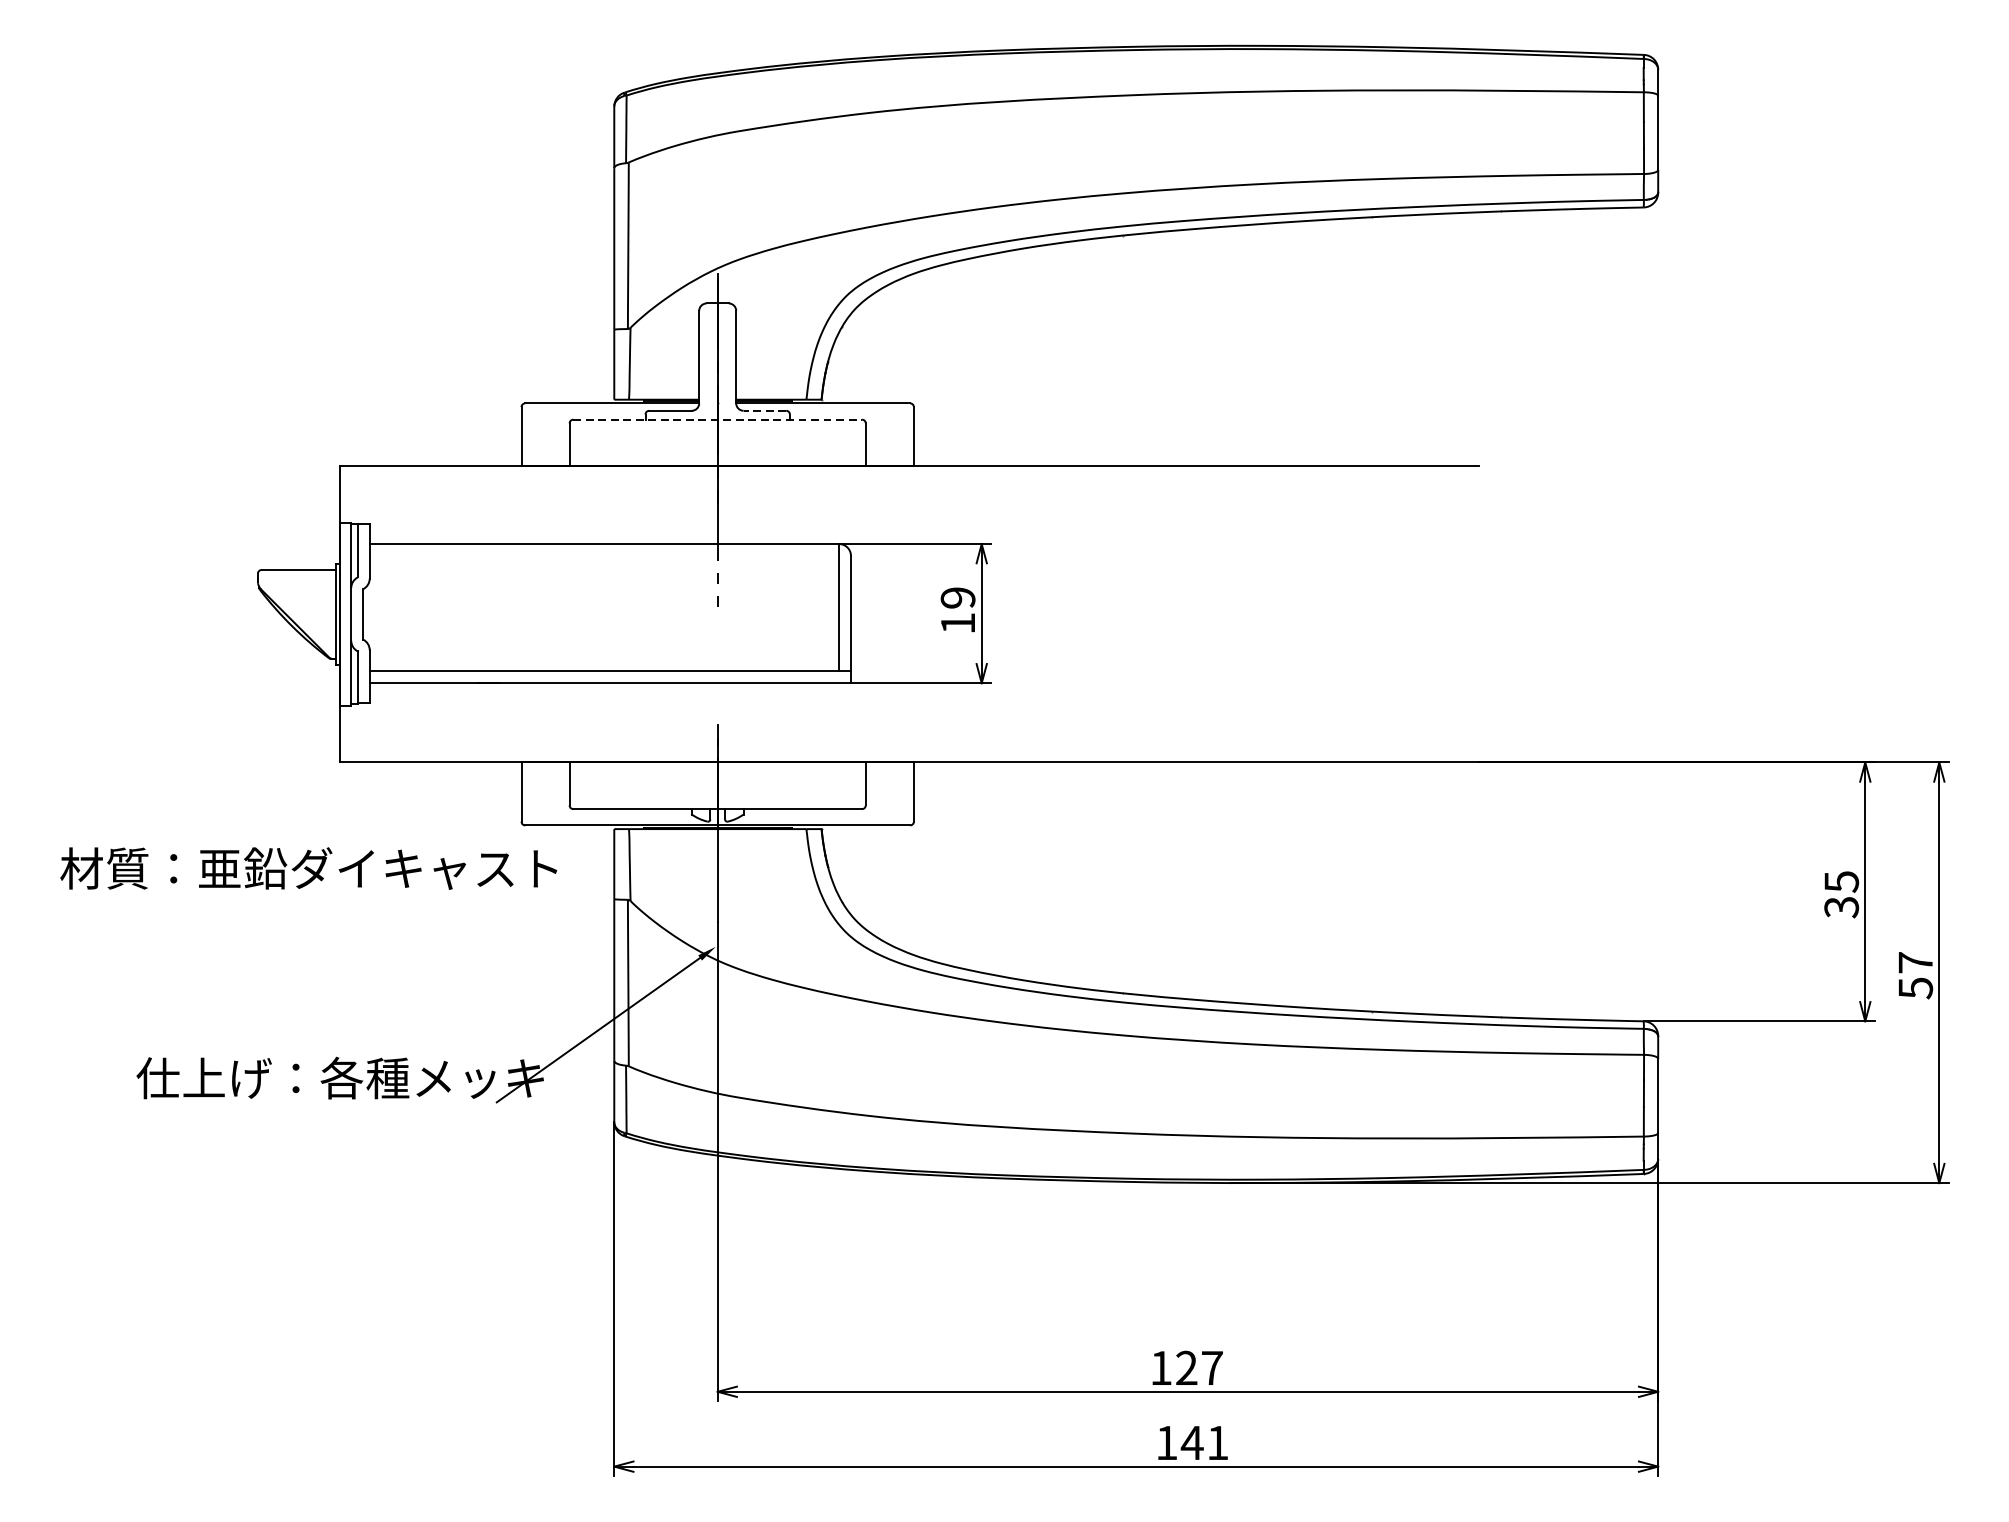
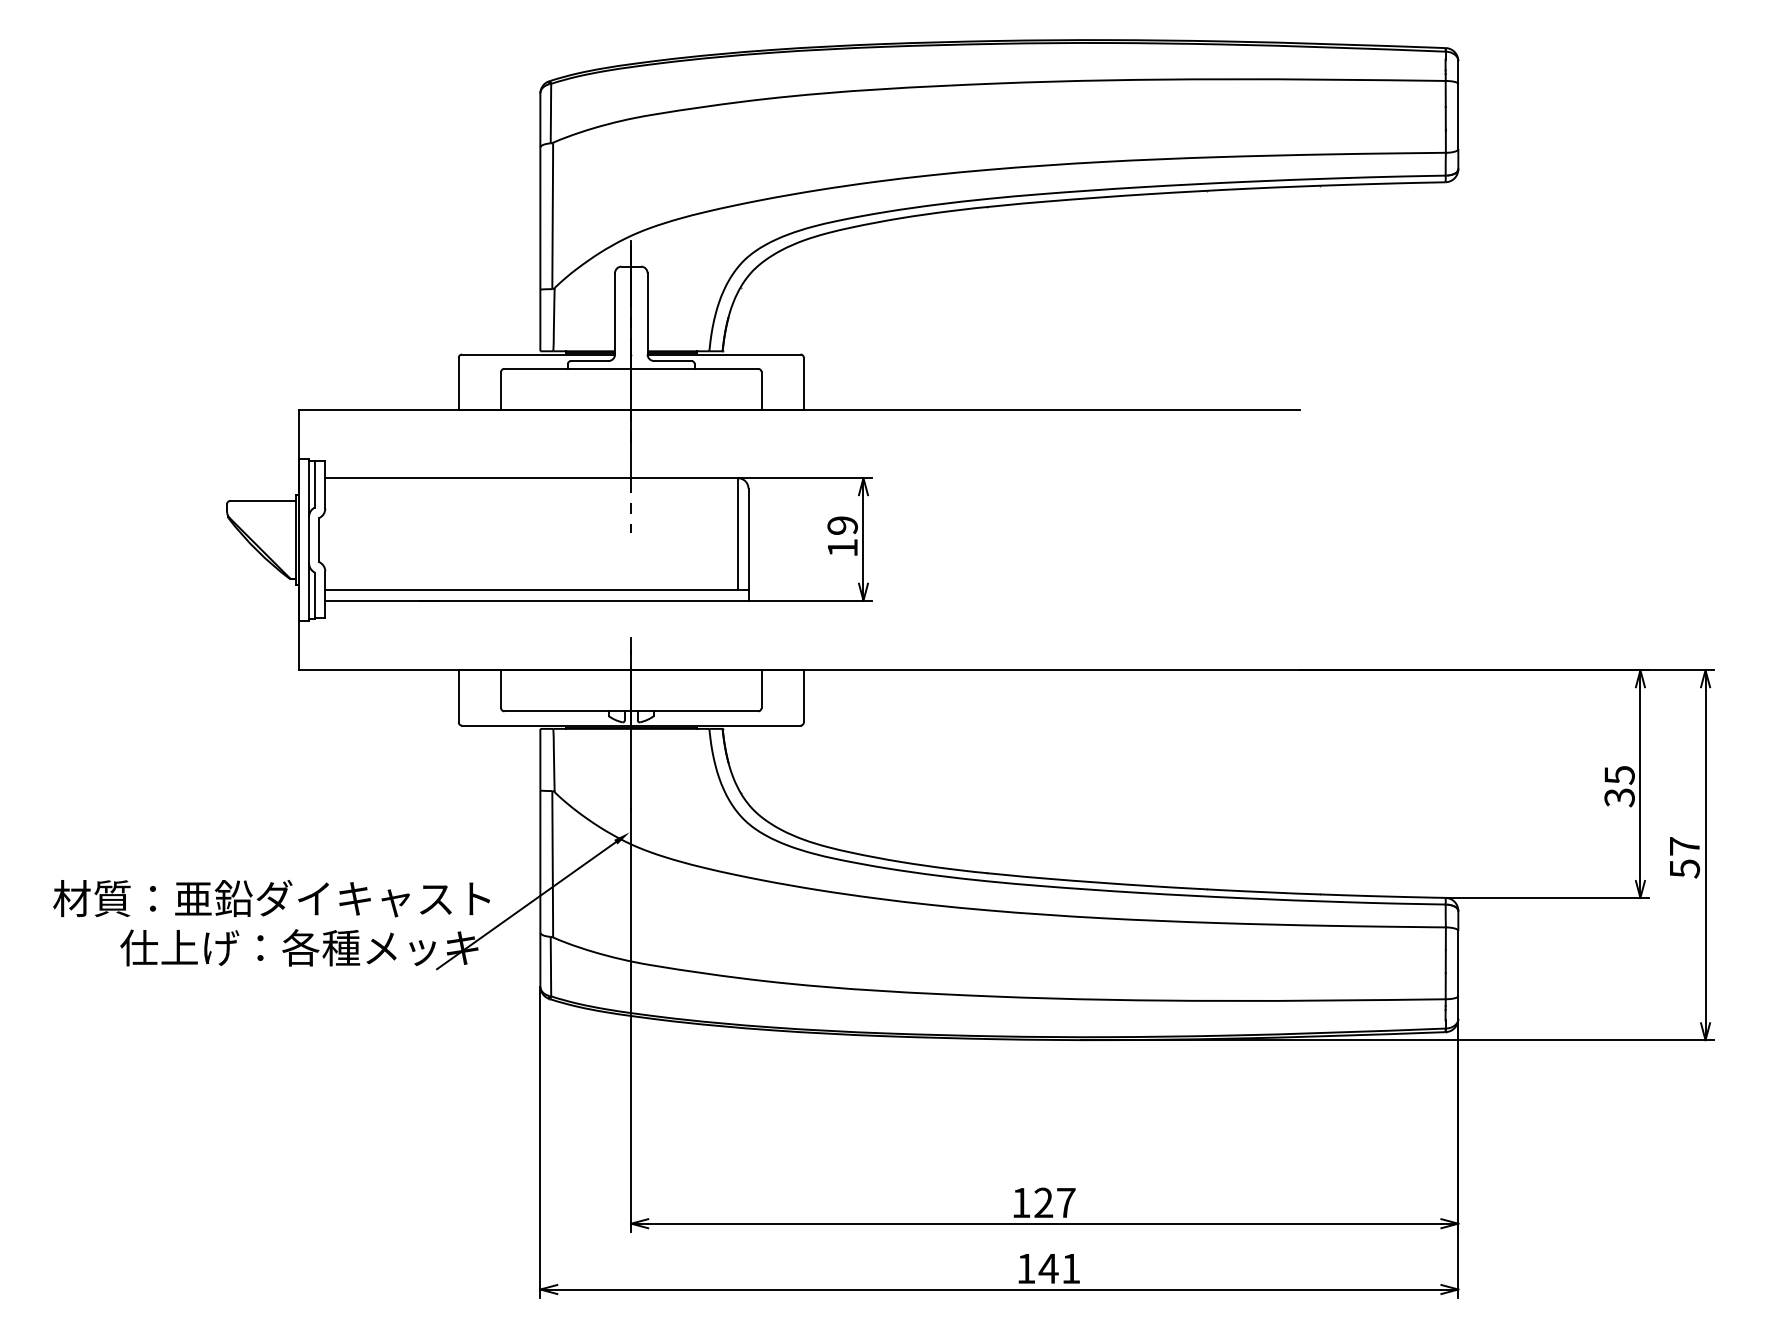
line: (764, 411) -> (672, 361), dashed -> solid
line: (717, 419) -> (631, 368), dashed -> solid
text: (308, 868) -> (271, 898), moved

